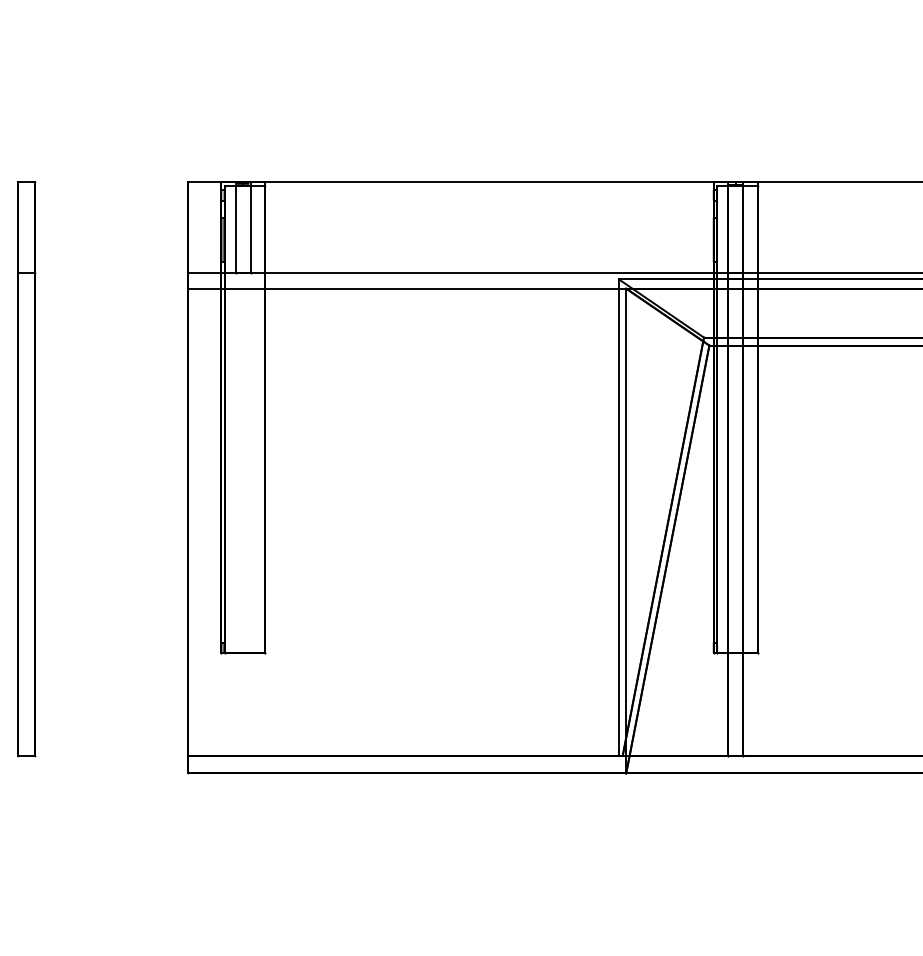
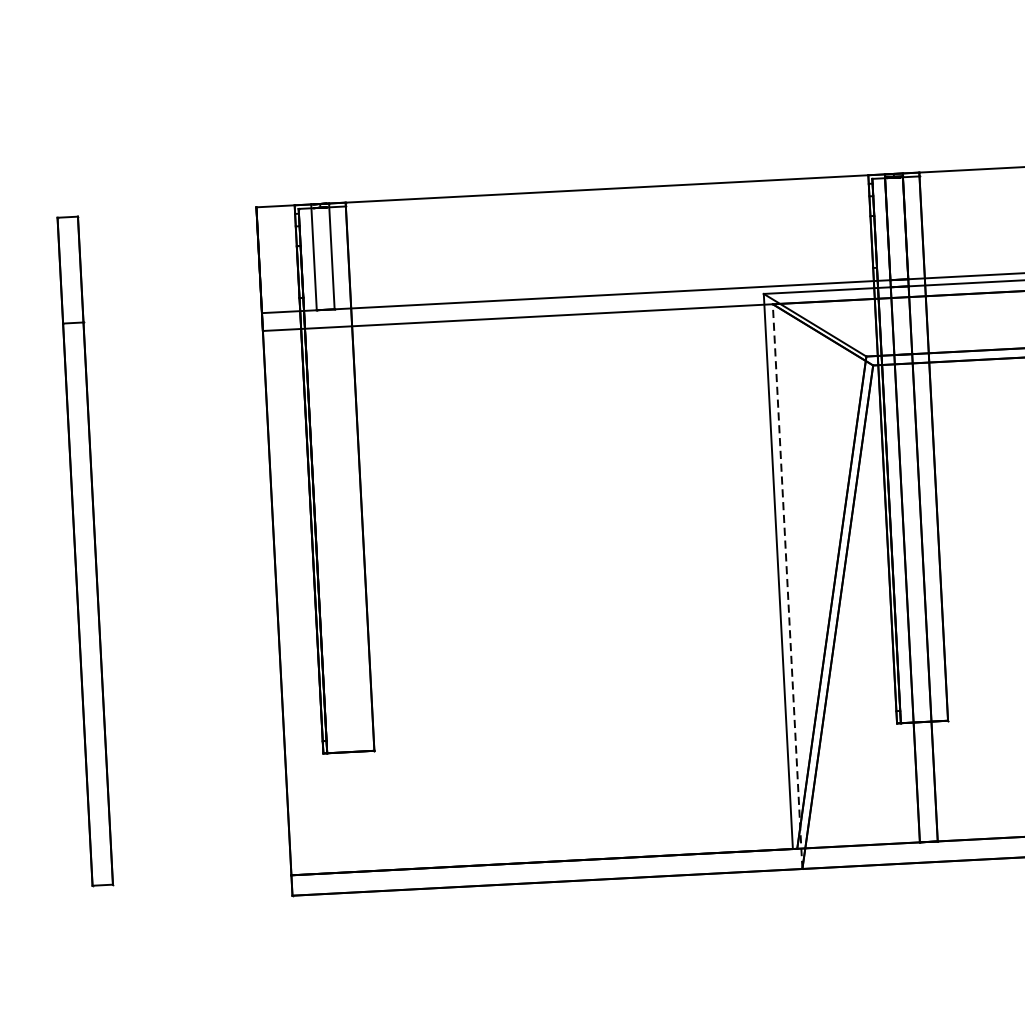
line: (626, 530) -> (787, 585), solid -> dashed

